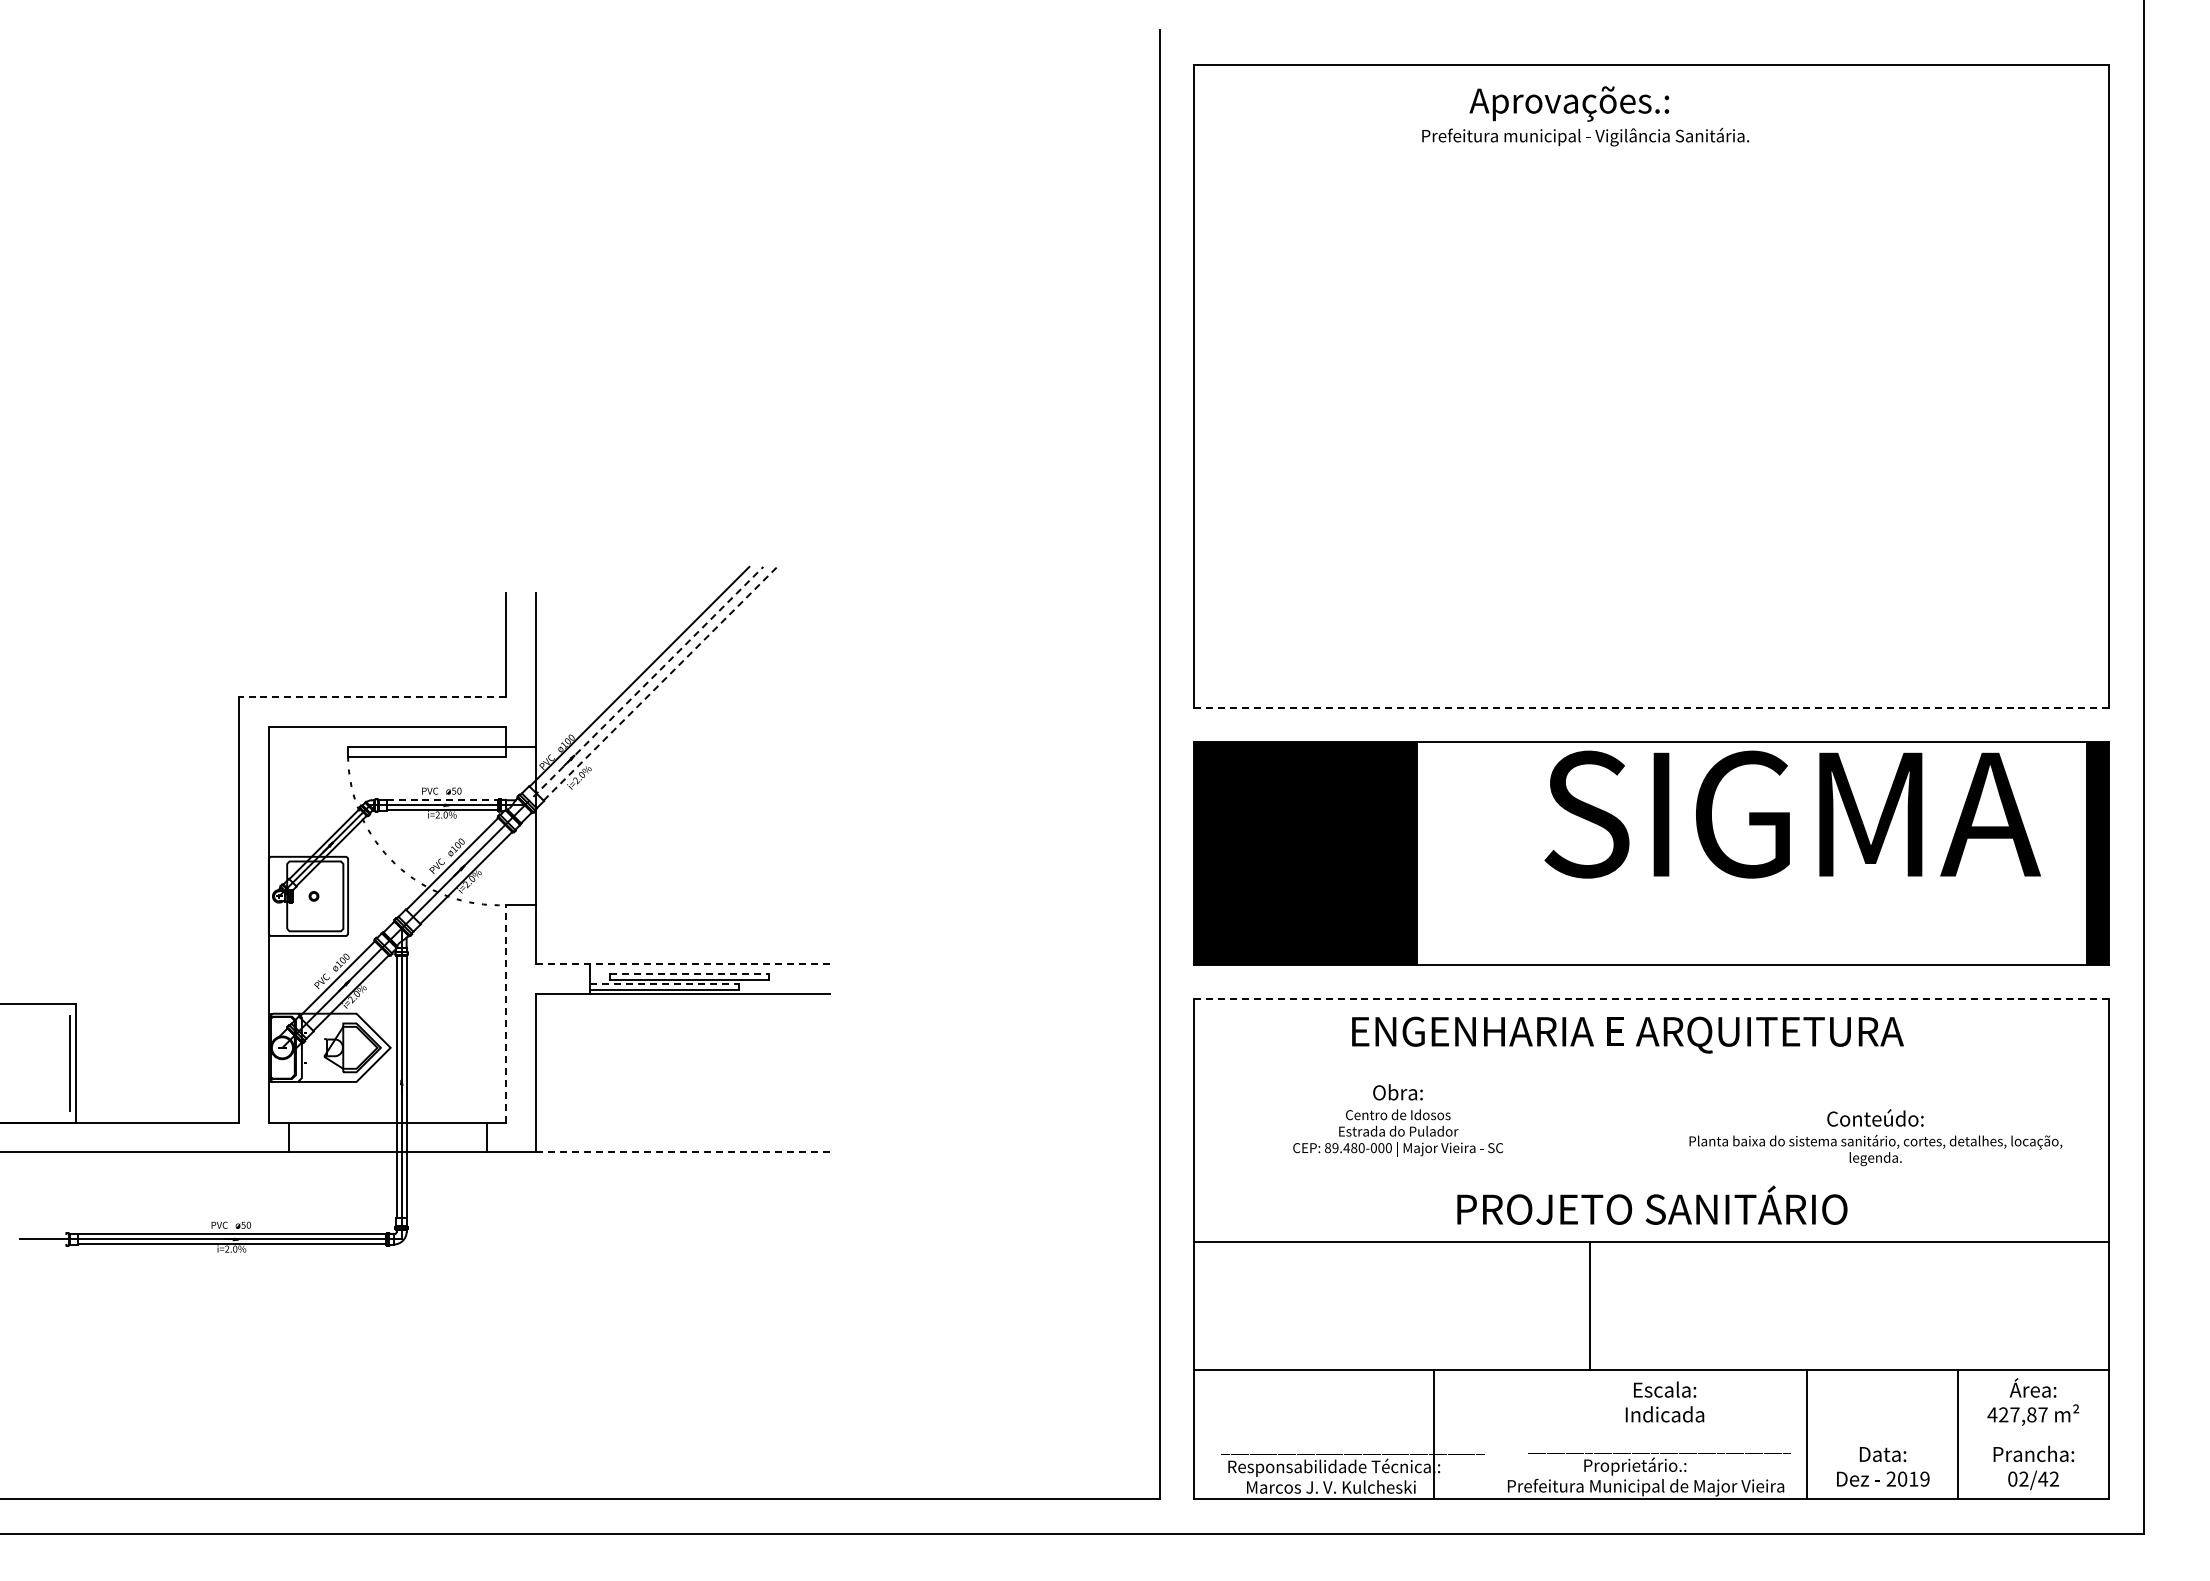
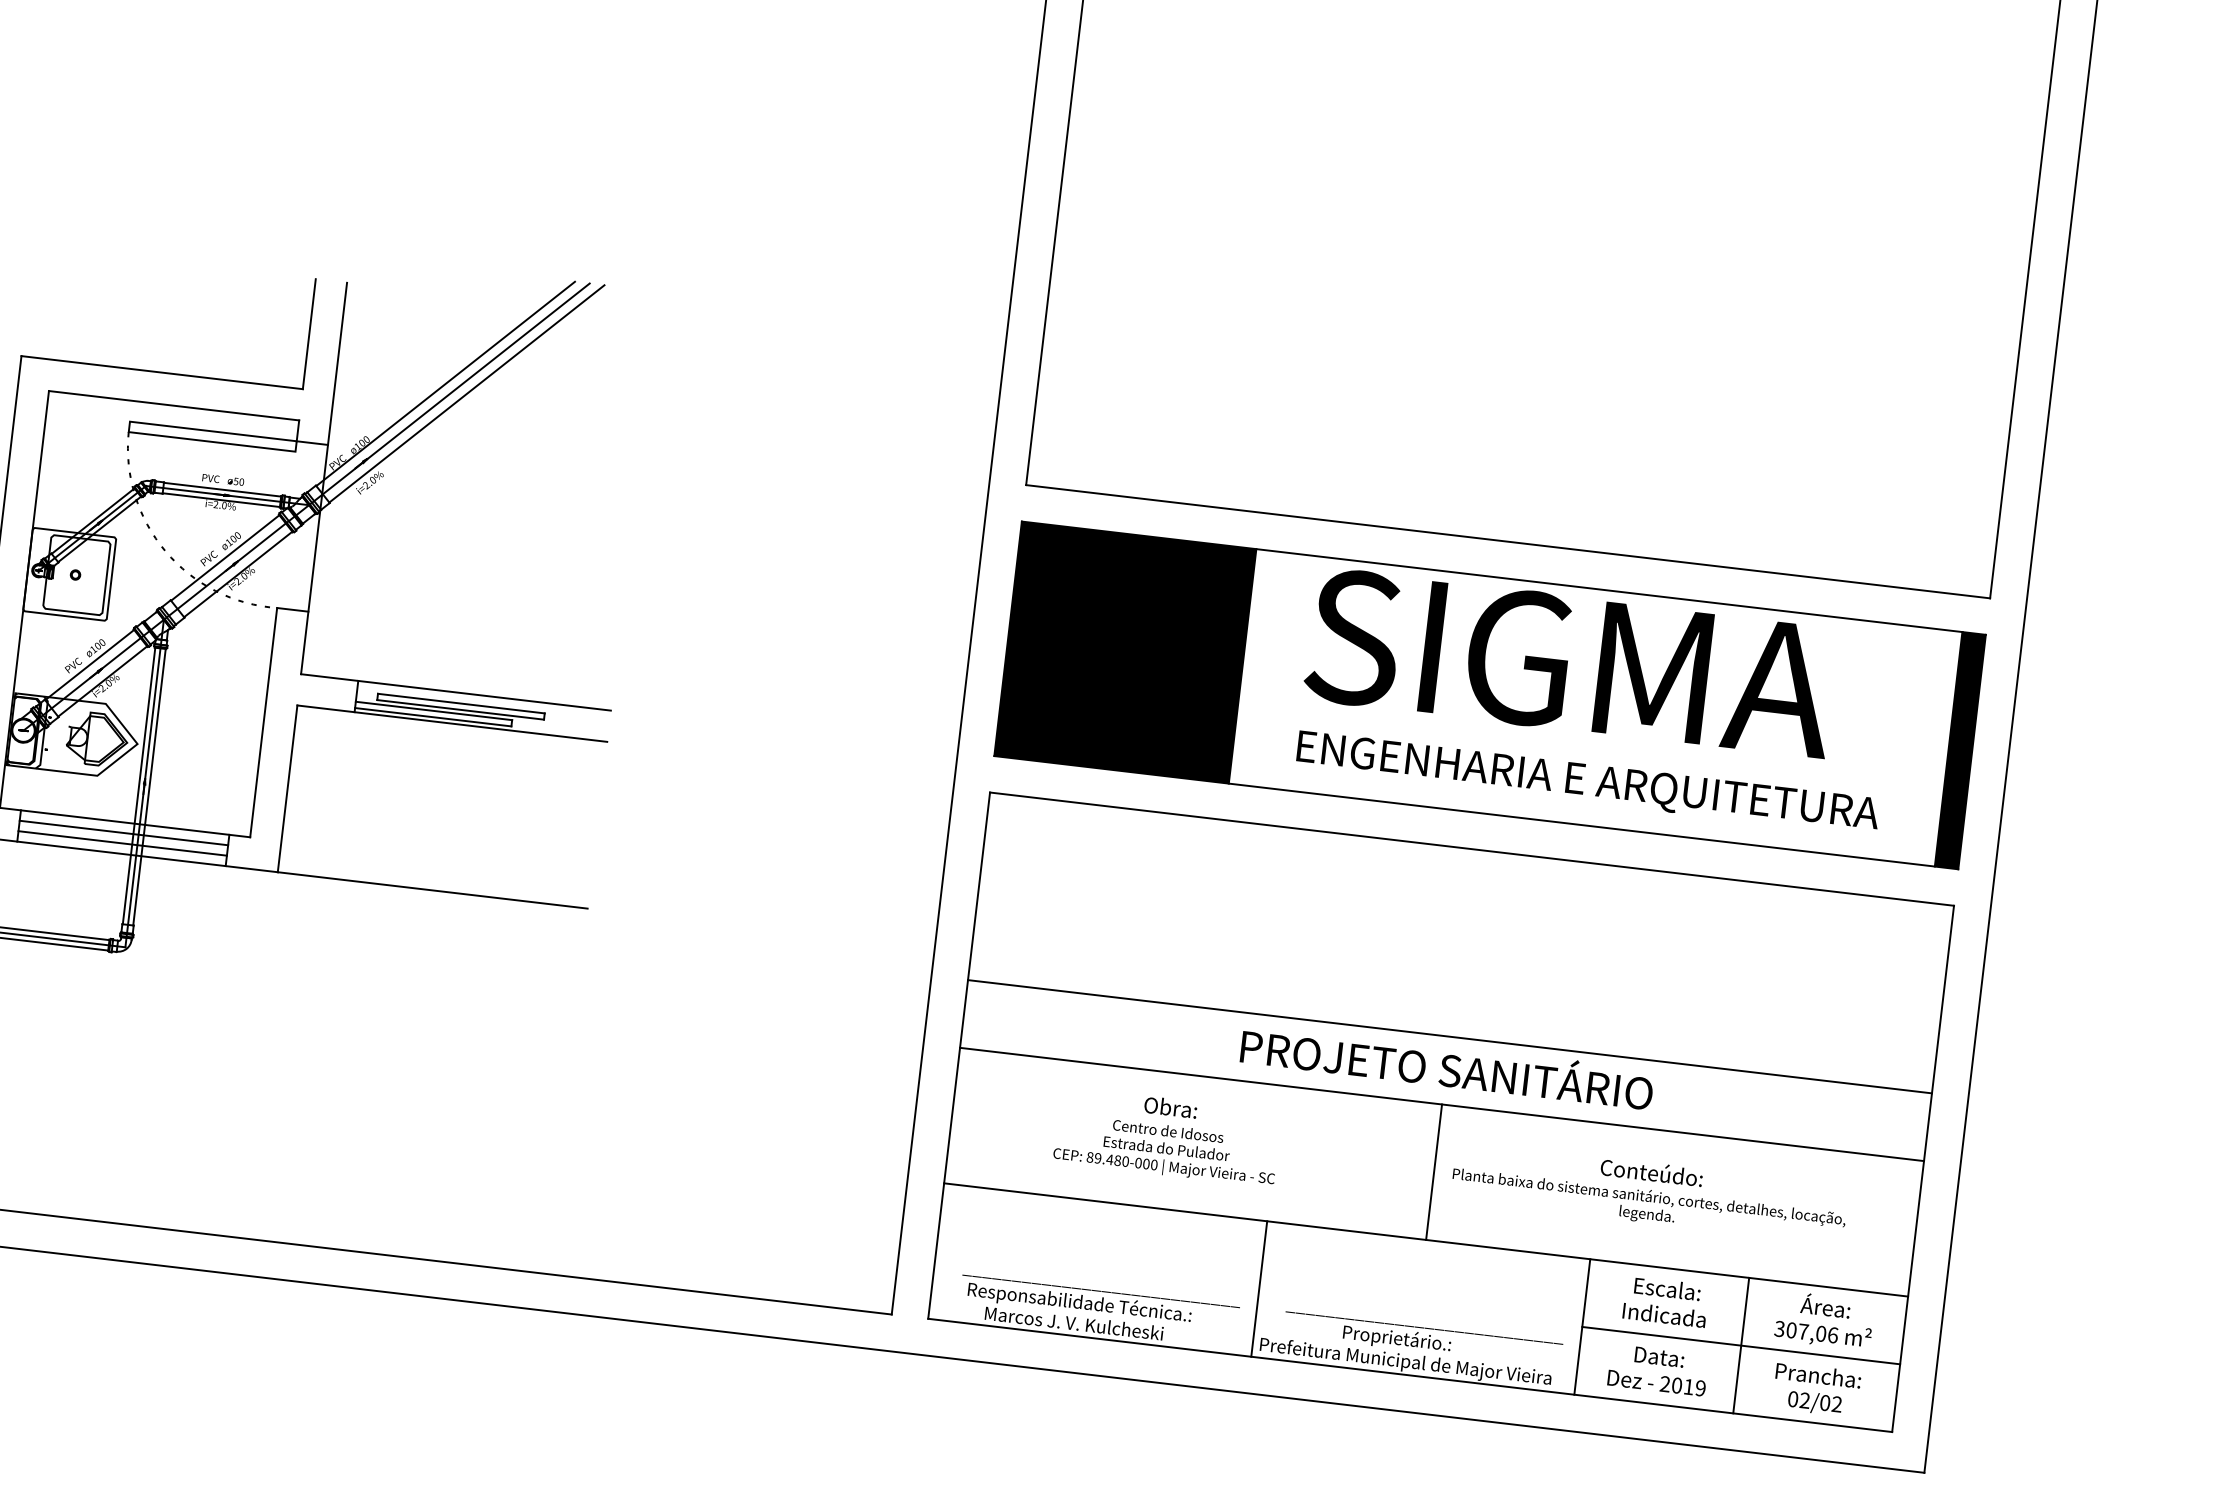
line: (660, 683) -> (466, 393), dashed -> solid
line: (644, 686) -> (449, 394), dashed -> solid
line: (372, 697) -> (161, 372), dashed -> solid
line: (1651, 707) -> (1508, 541), dashed -> solid
line: (442, 800) -> (222, 489), dashed -> solid
text: (1792, 814) -> (1570, 663), moved
line: (682, 964) -> (455, 692), dashed -> solid
line: (689, 974) -> (461, 703), dashed -> solid
line: (665, 984) -> (434, 711), dashed -> solid
line: (1651, 999) -> (1471, 849), dashed -> solid
line: (506, 1013) -> (263, 722), dashed -> solid
text: (1627, 1034) -> (1587, 782), moved
text: (1398, 1120) -> (1167, 1137), moved
line: (387, 1132) -> (123, 832), added
text: (1875, 1137) -> (1649, 1192), moved
line: (387, 1142) -> (122, 843), added
line: (682, 1152) -> (432, 890), dashed -> solid
line: (1651, 1177) -> (1449, 1036), added
line: (1589, 1305) -> (1434, 1171), moved
text: (1664, 1401) -> (1665, 1301), moved
text: (2017, 1414) -> (1806, 1331), 427,87 -> 307,06
line: (1433, 1434) -> (1259, 1288), moved
line: (1958, 1434) -> (1741, 1345), added
text: (2043, 1478) -> (1825, 1402), 02/42 -> 02/02

